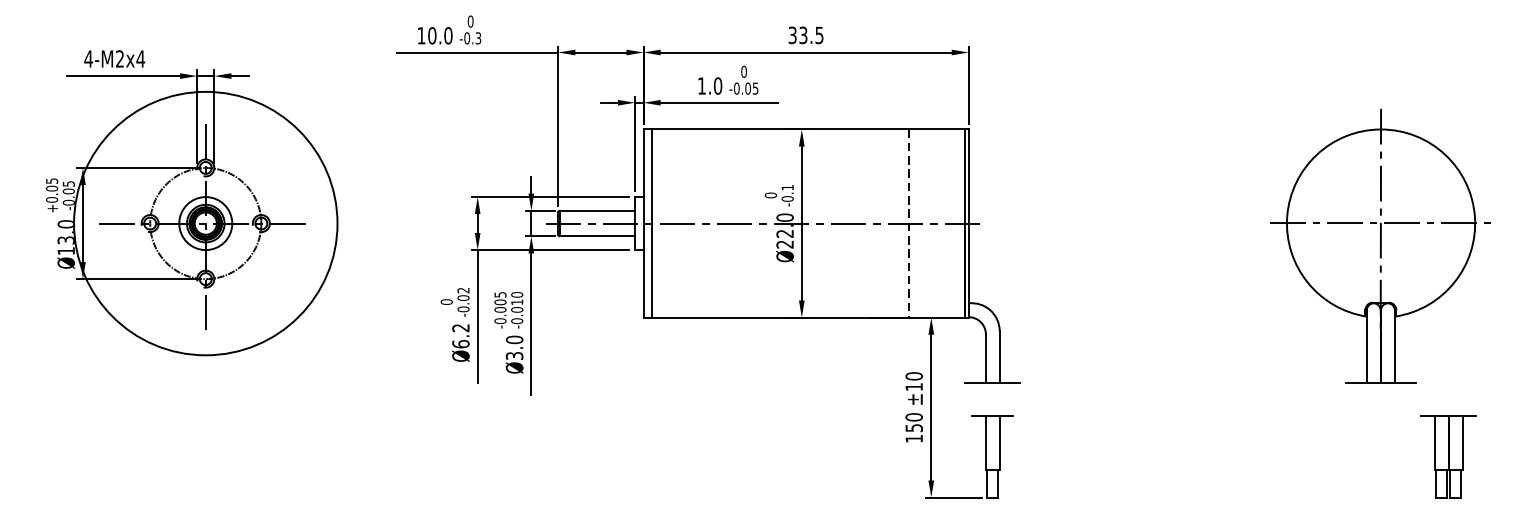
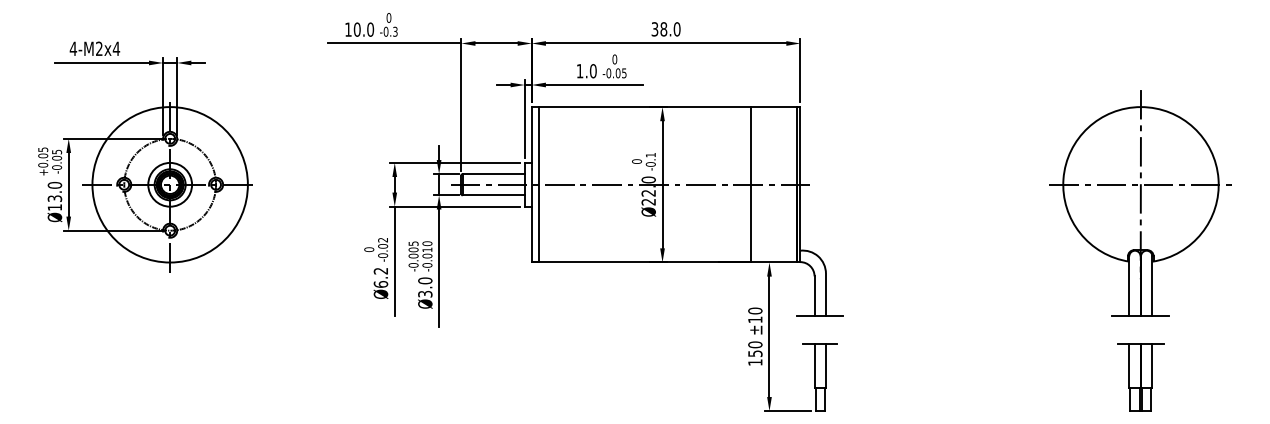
text: (811, 35) -> (670, 29), 33.5 -> 38.0
circle: (204, 223) -> (169, 184), size x0.71
line: (908, 223) -> (750, 184), dashed -> solid
part: (1448, 456) -> (1140, 377), moved

